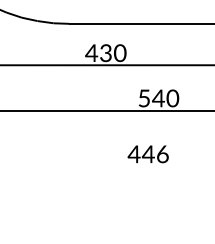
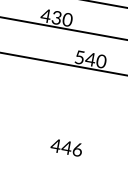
text: (147, 154) -> (66, 147), moved

